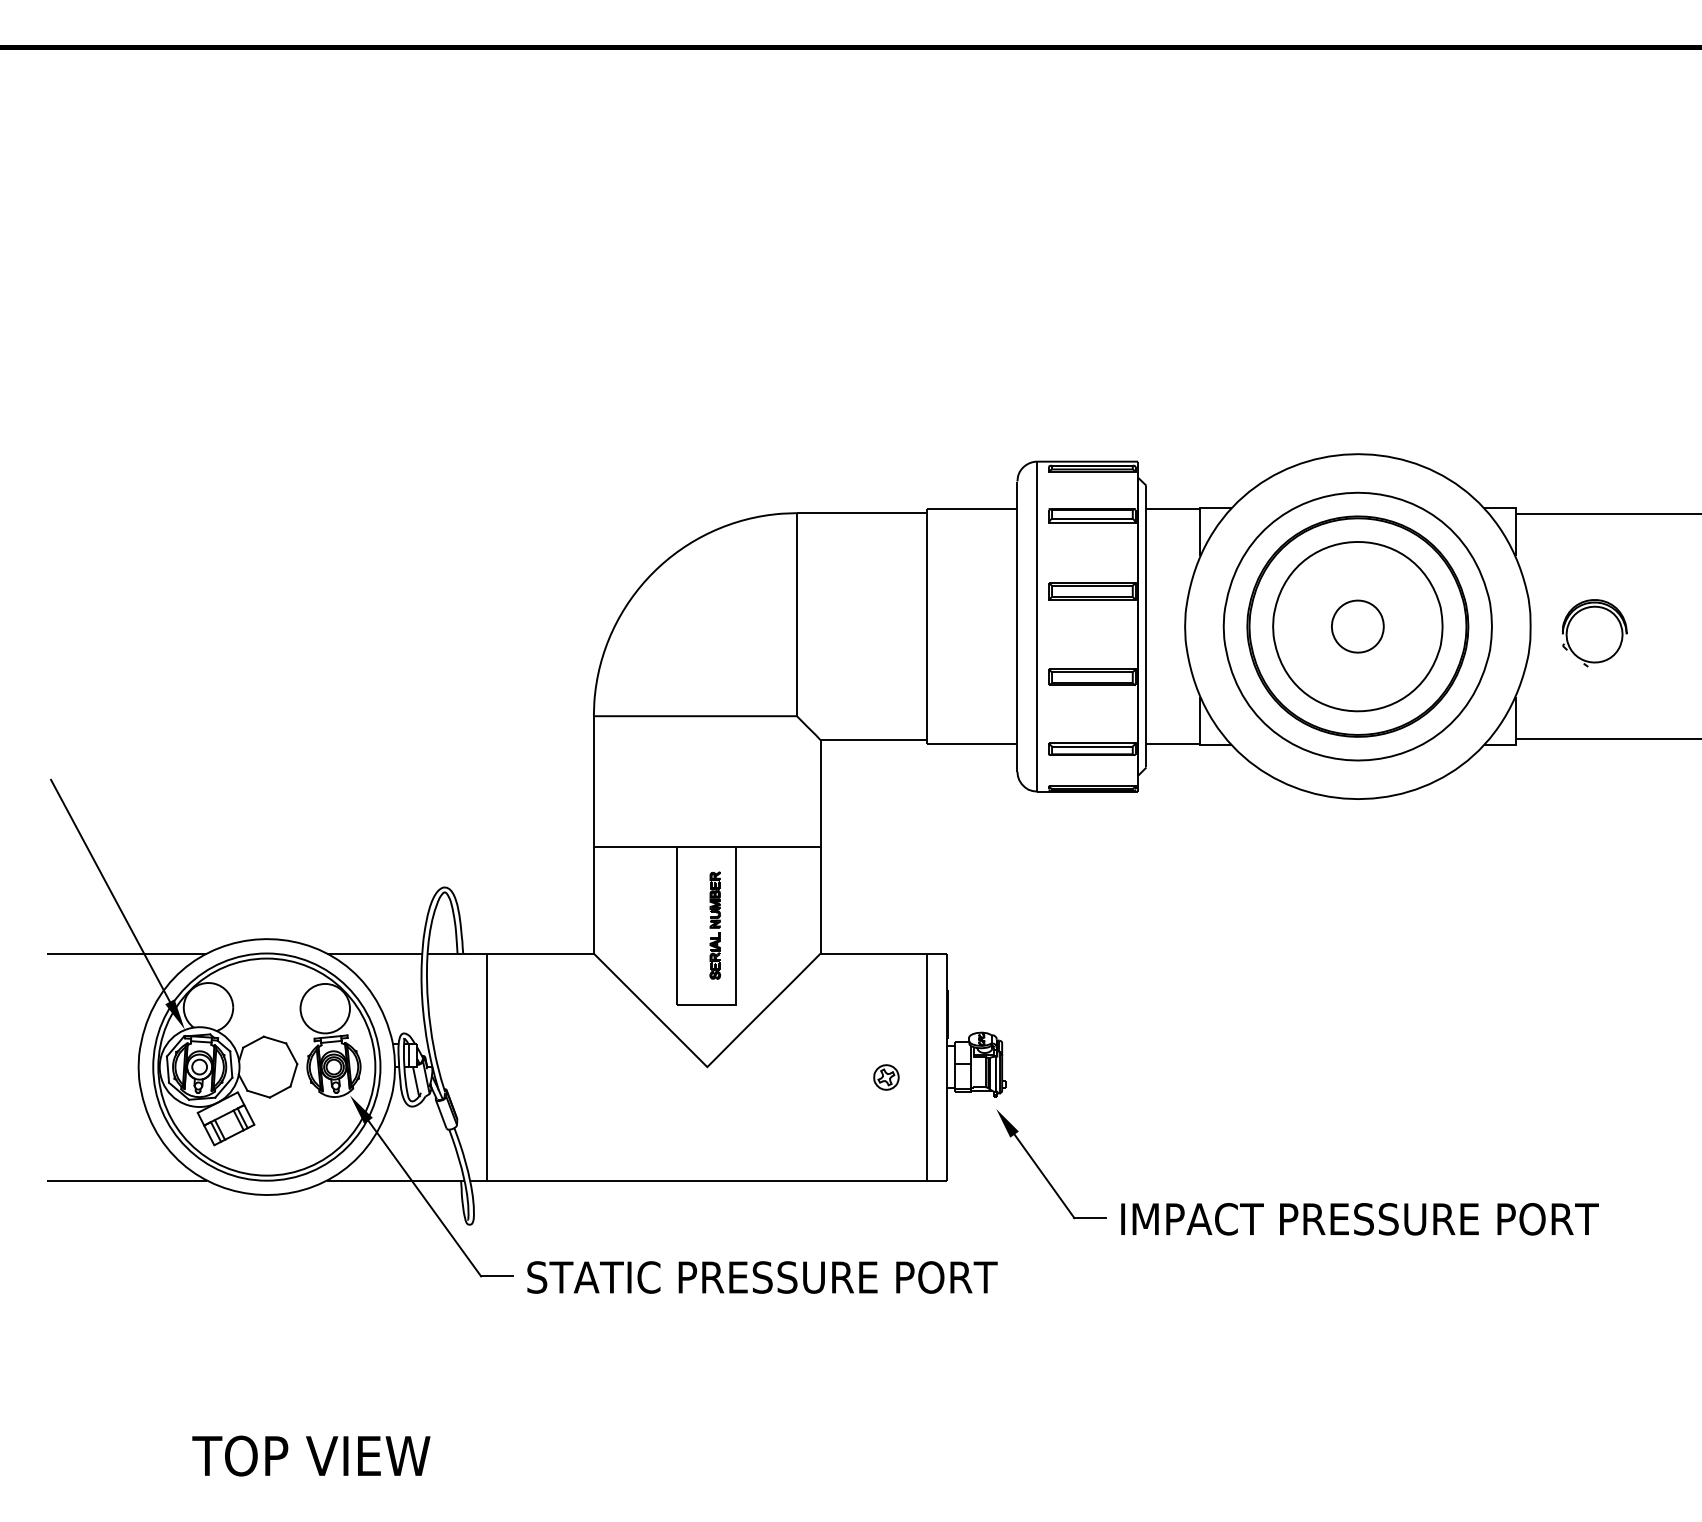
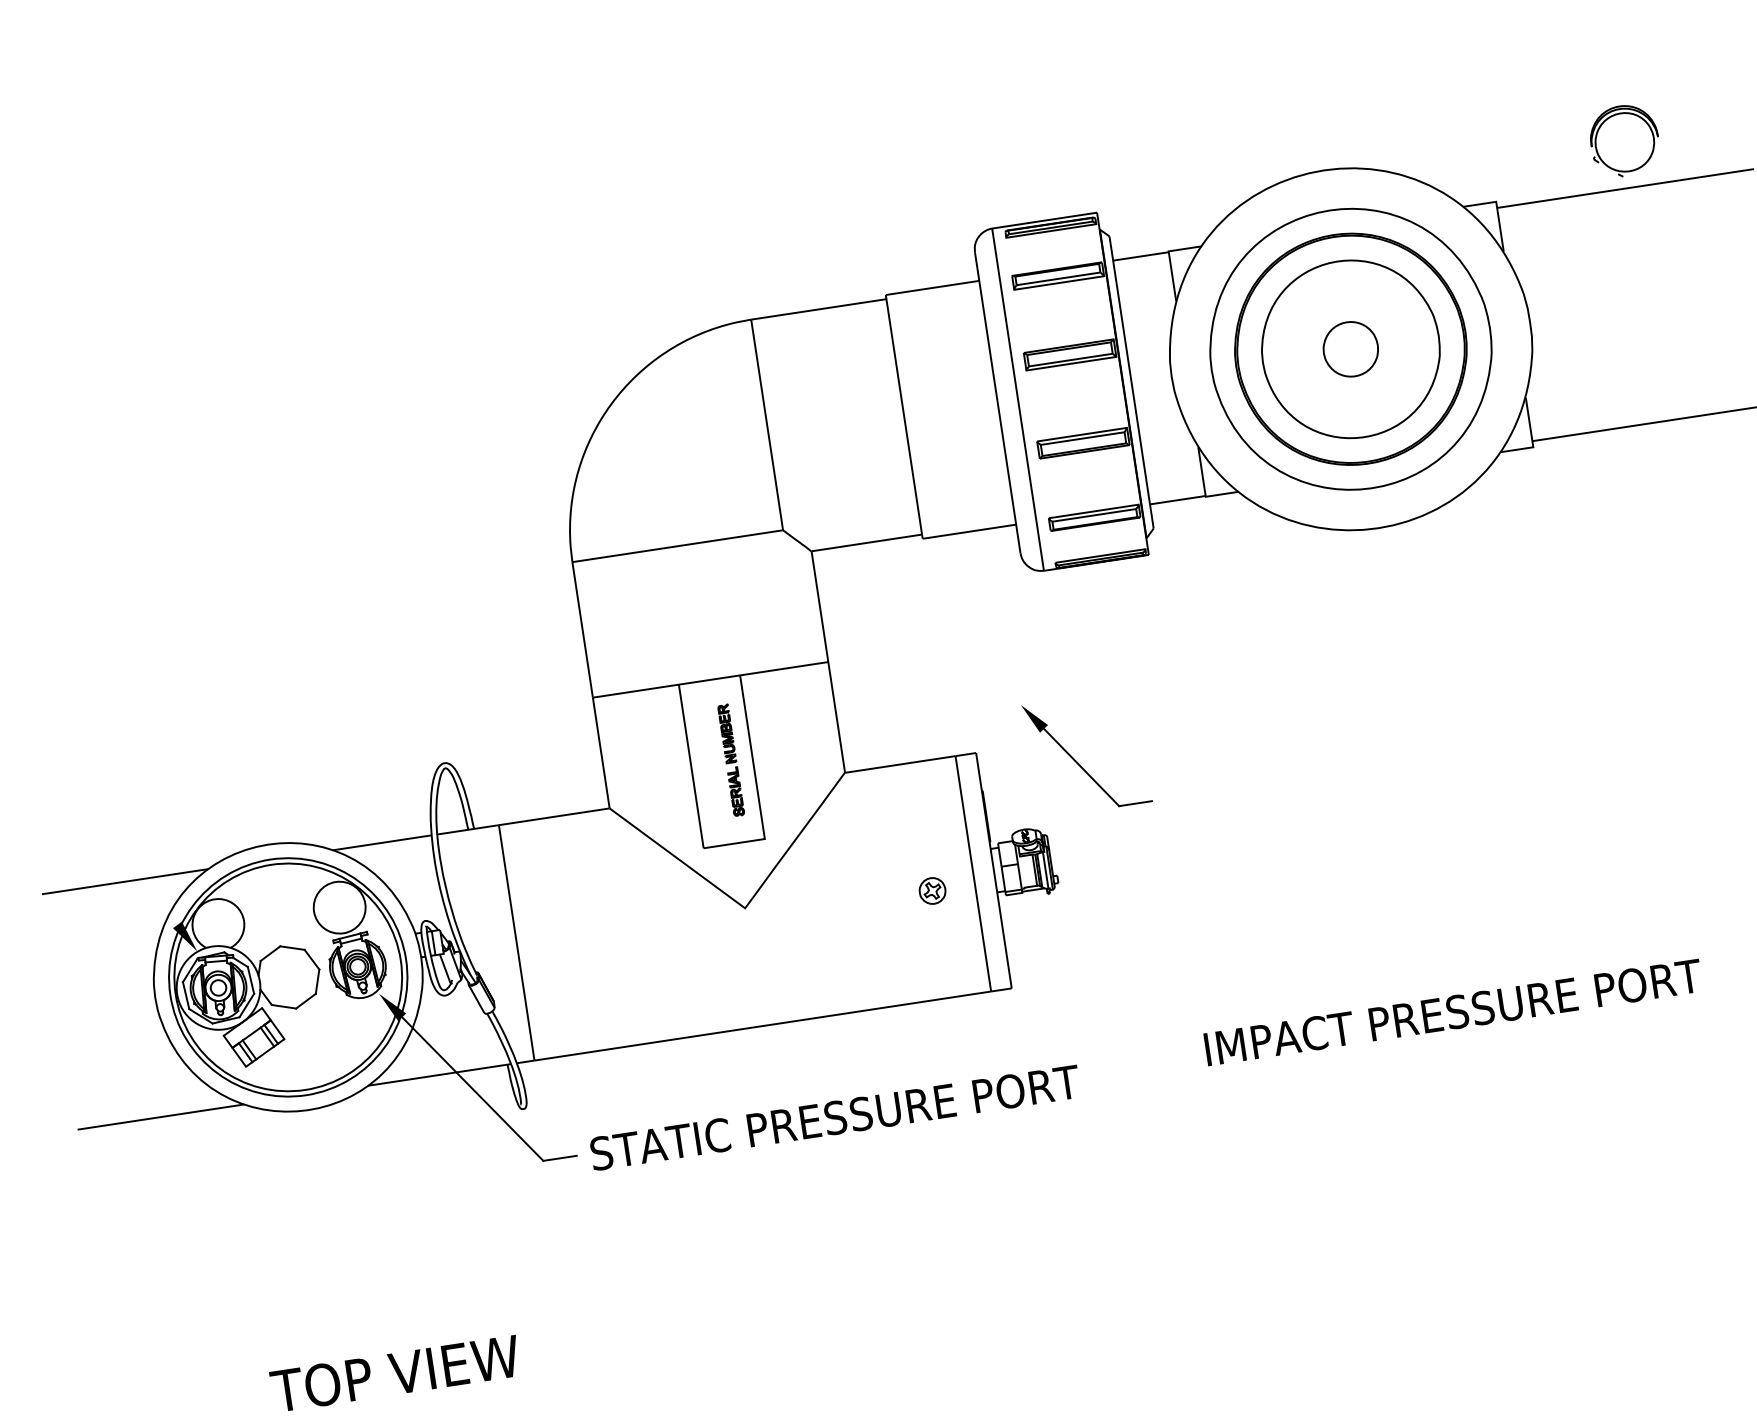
part: (1594, 633) -> (1624, 141), moved
line: (115, 900) -> (105, 828), removed
part: (1042, 1171) -> (1078, 762), moved
text: (1359, 1219) -> (1452, 1012), moved

